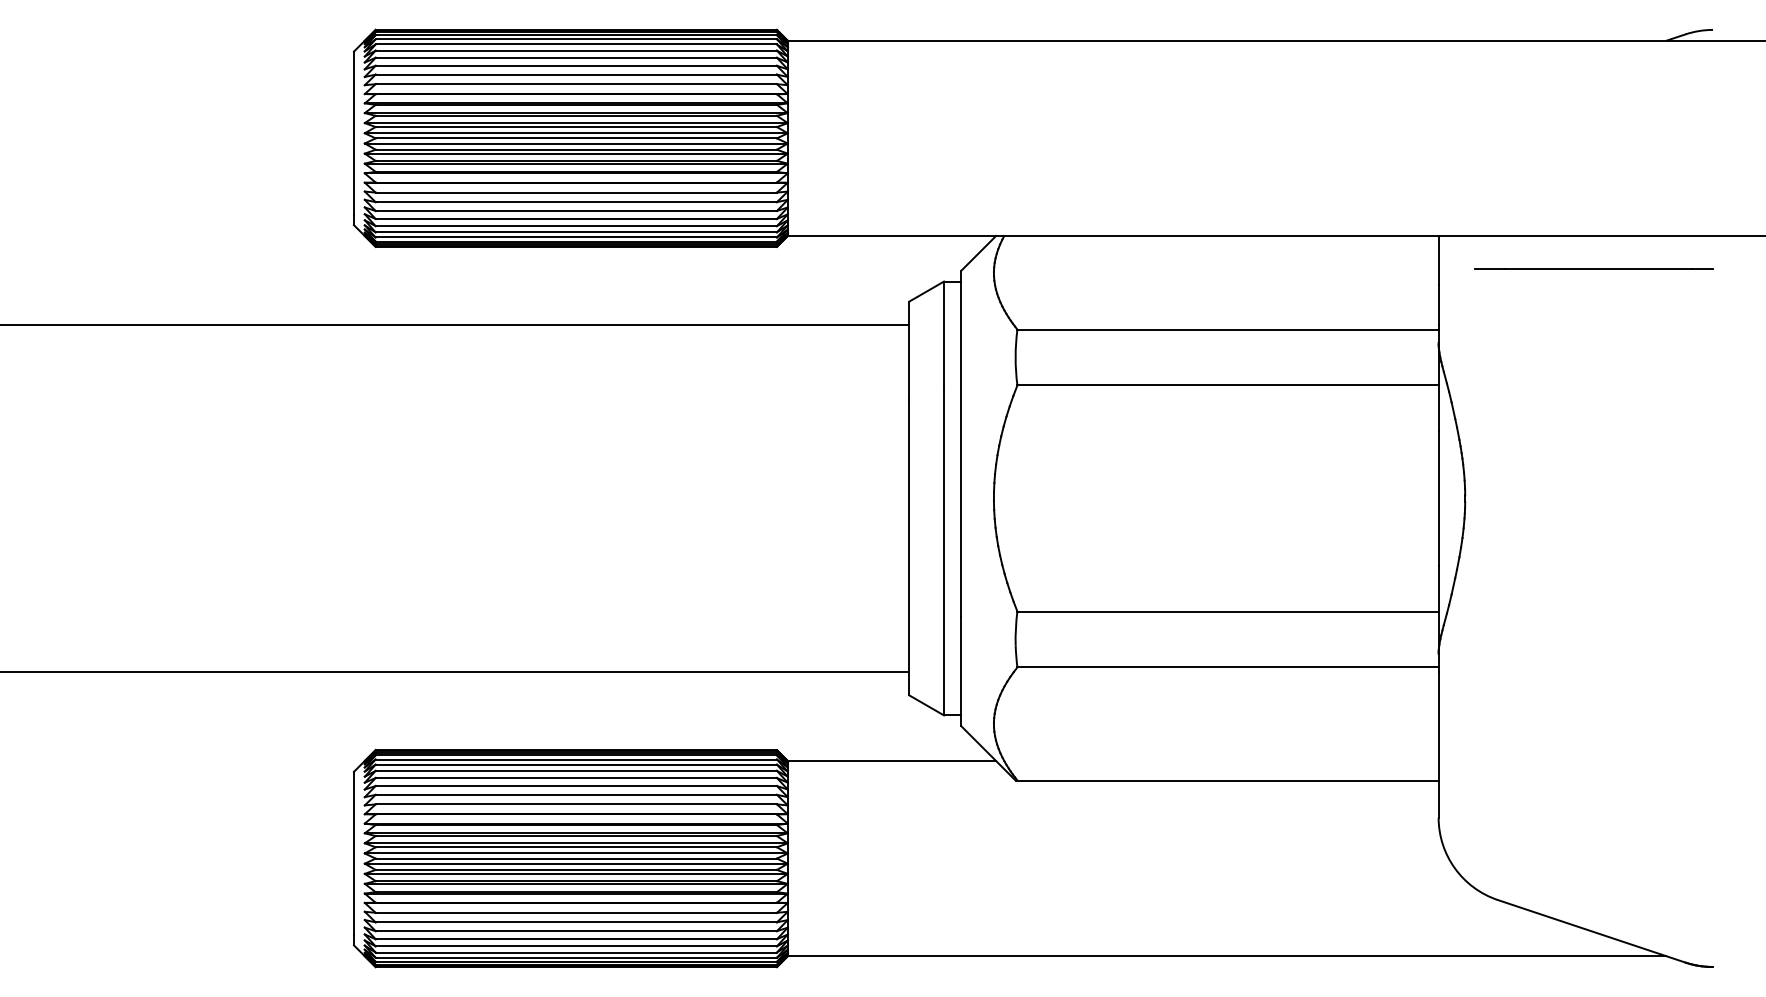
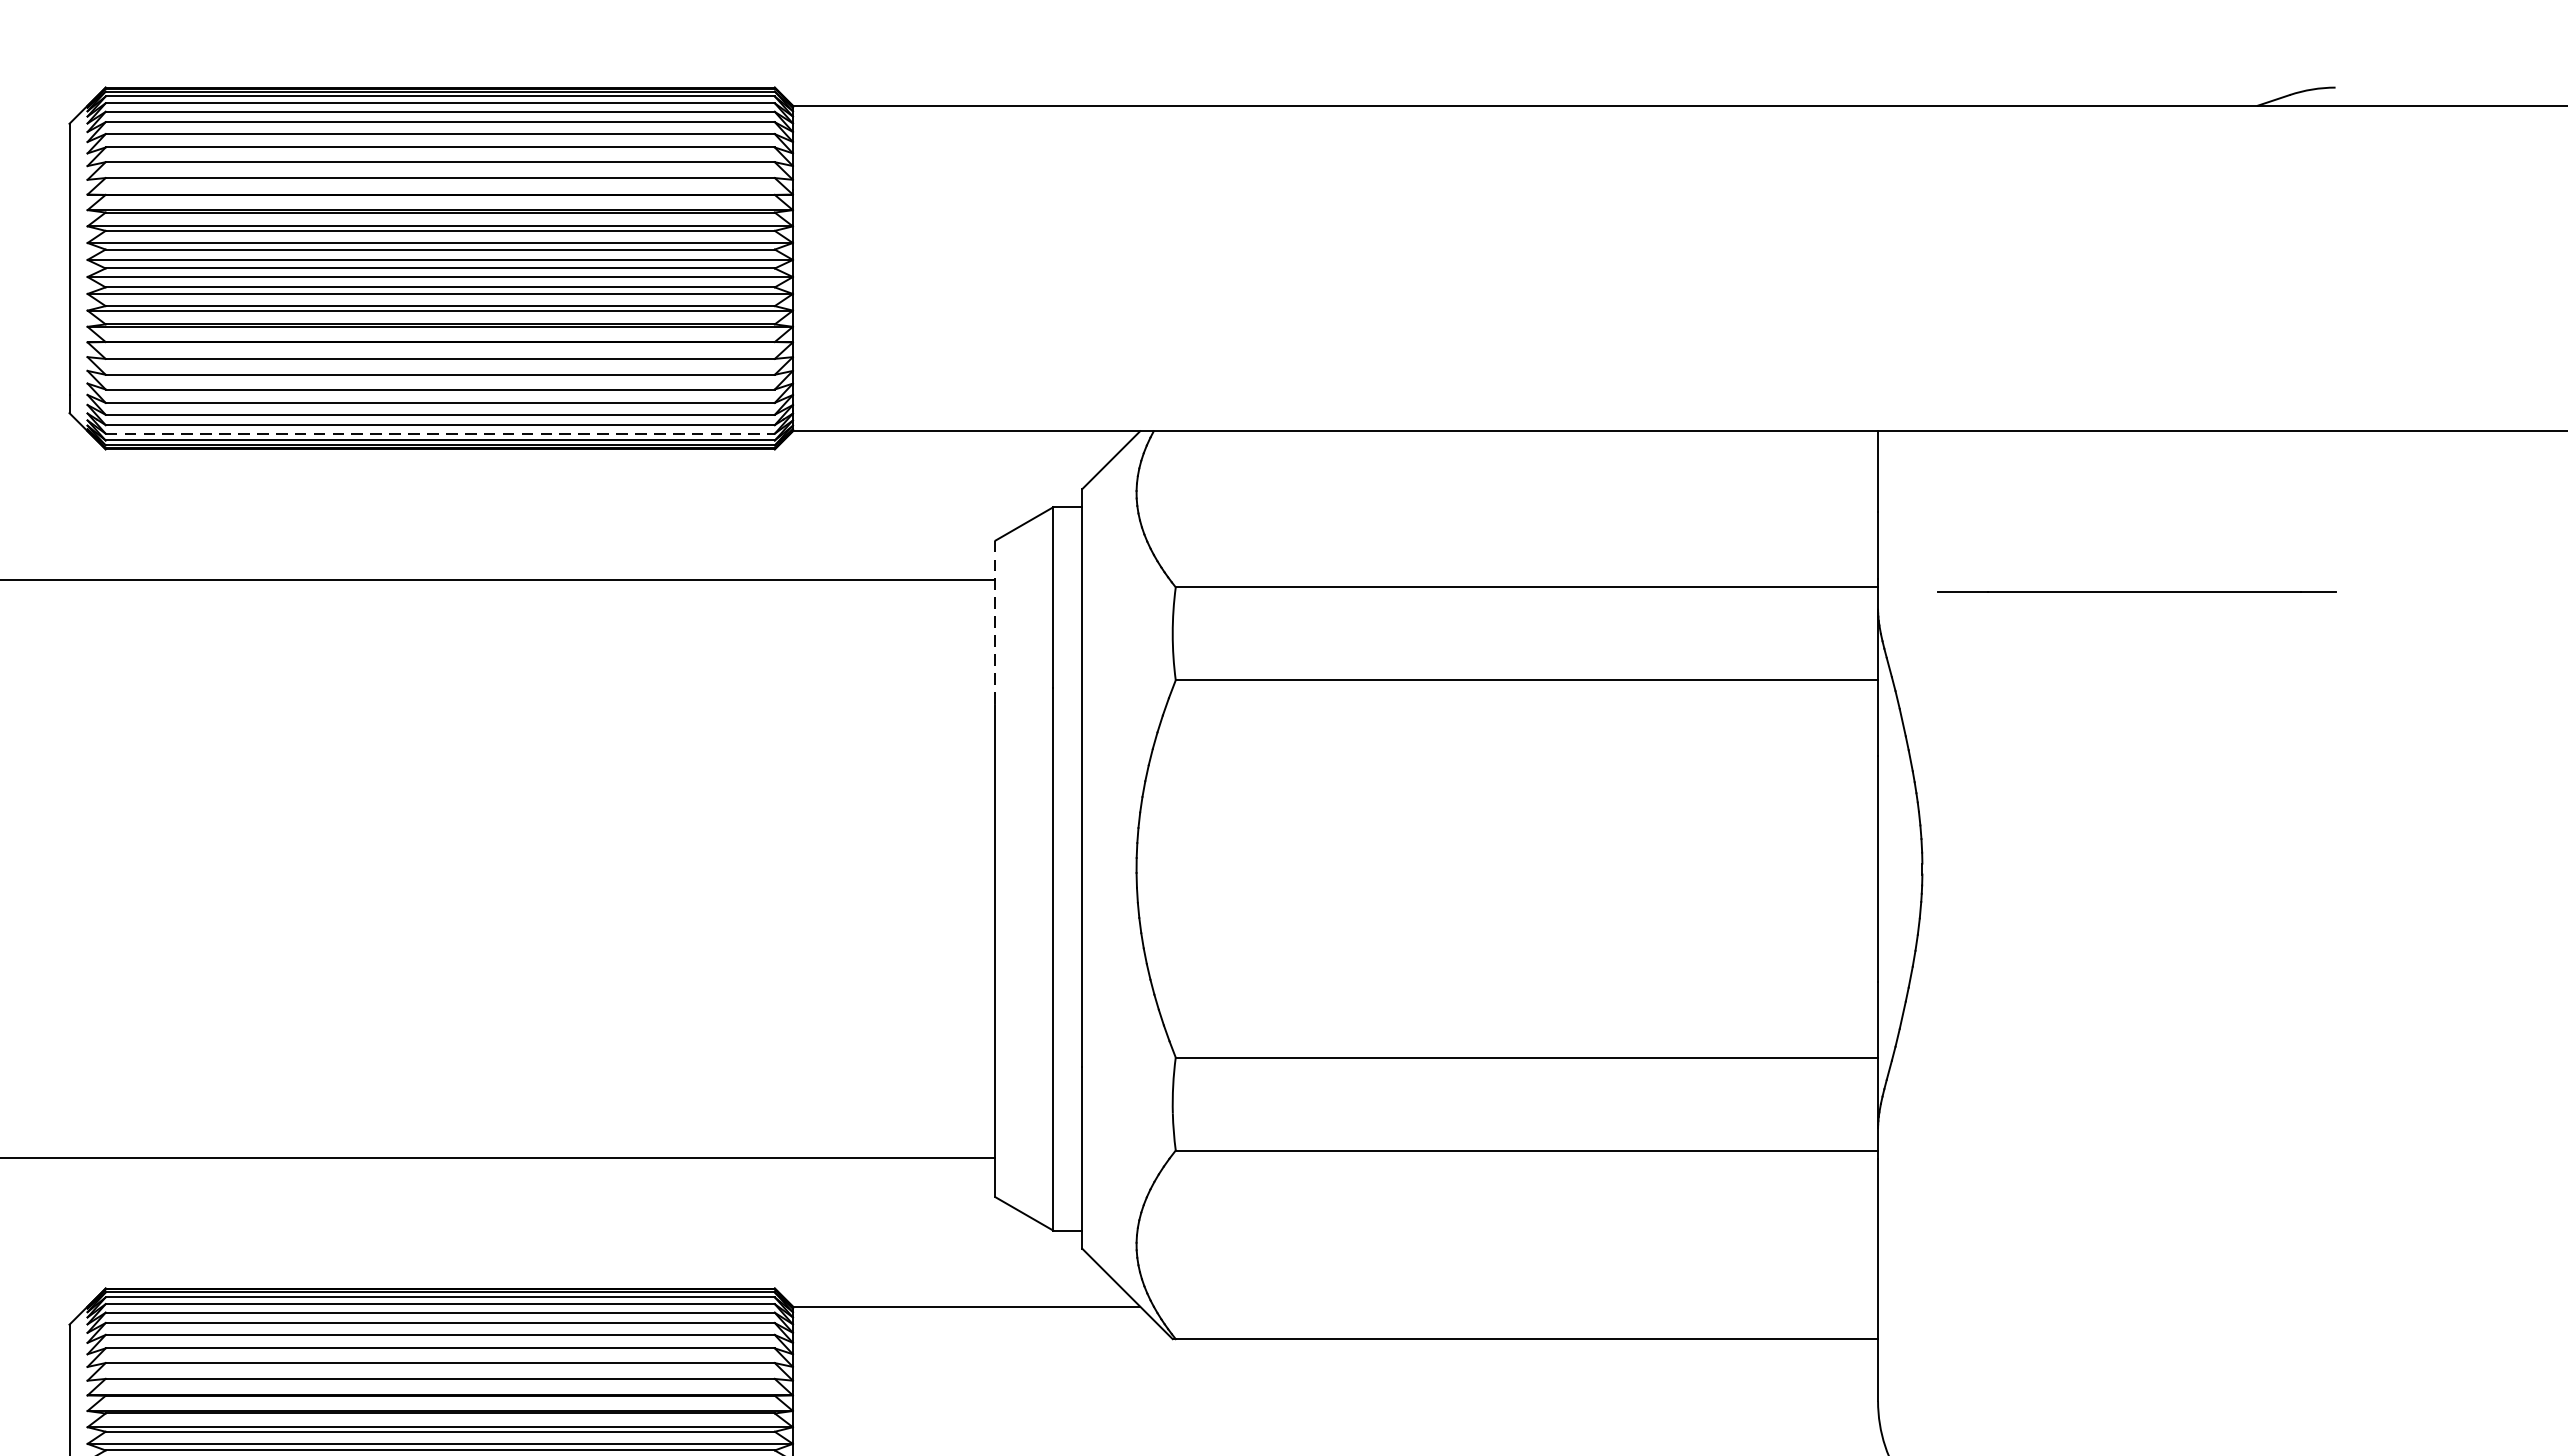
line: (576, 237) -> (440, 433), solid -> dashed
line: (1593, 268) -> (2136, 592), moved
line: (909, 351) -> (995, 623), solid -> dashed

